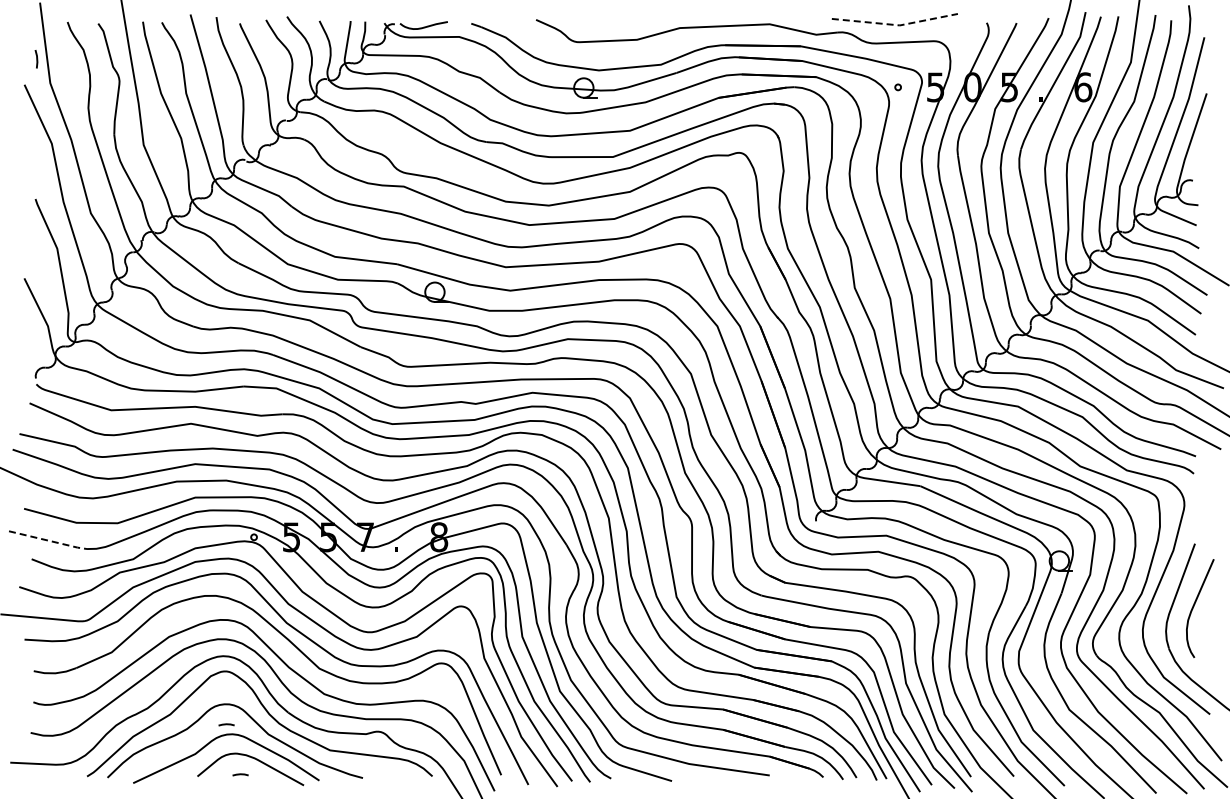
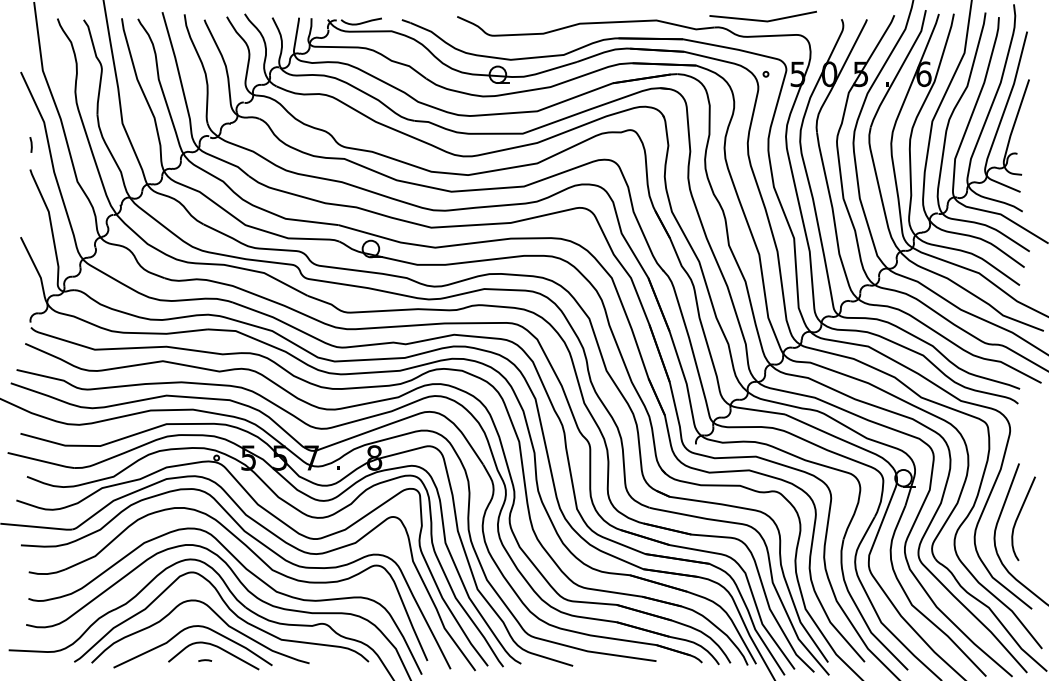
line: (895, 25) -> (763, 21), dashed -> solid
line: (36, 59) -> (31, 145), moved
line: (49, 540) -> (42, 460), dashed -> solid
line: (226, 724) -> (193, 617), removed

